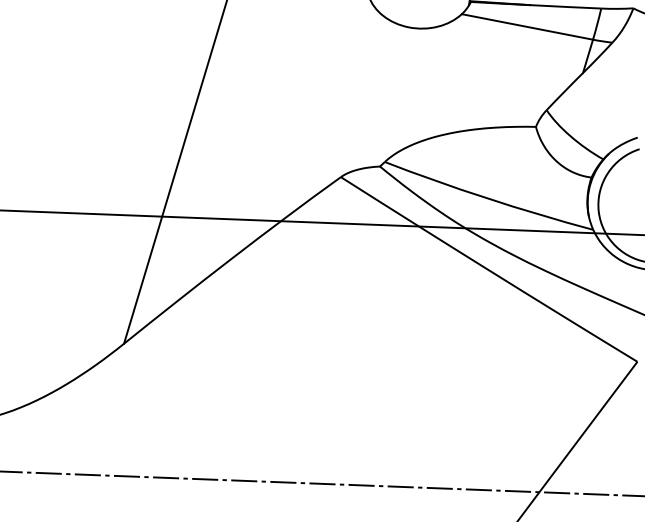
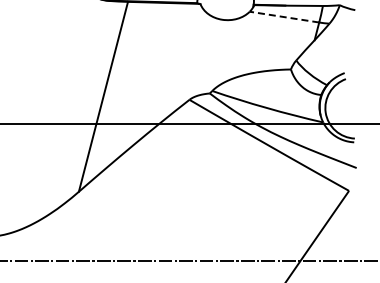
line: (527, 27) -> (284, 17), solid -> dashed

